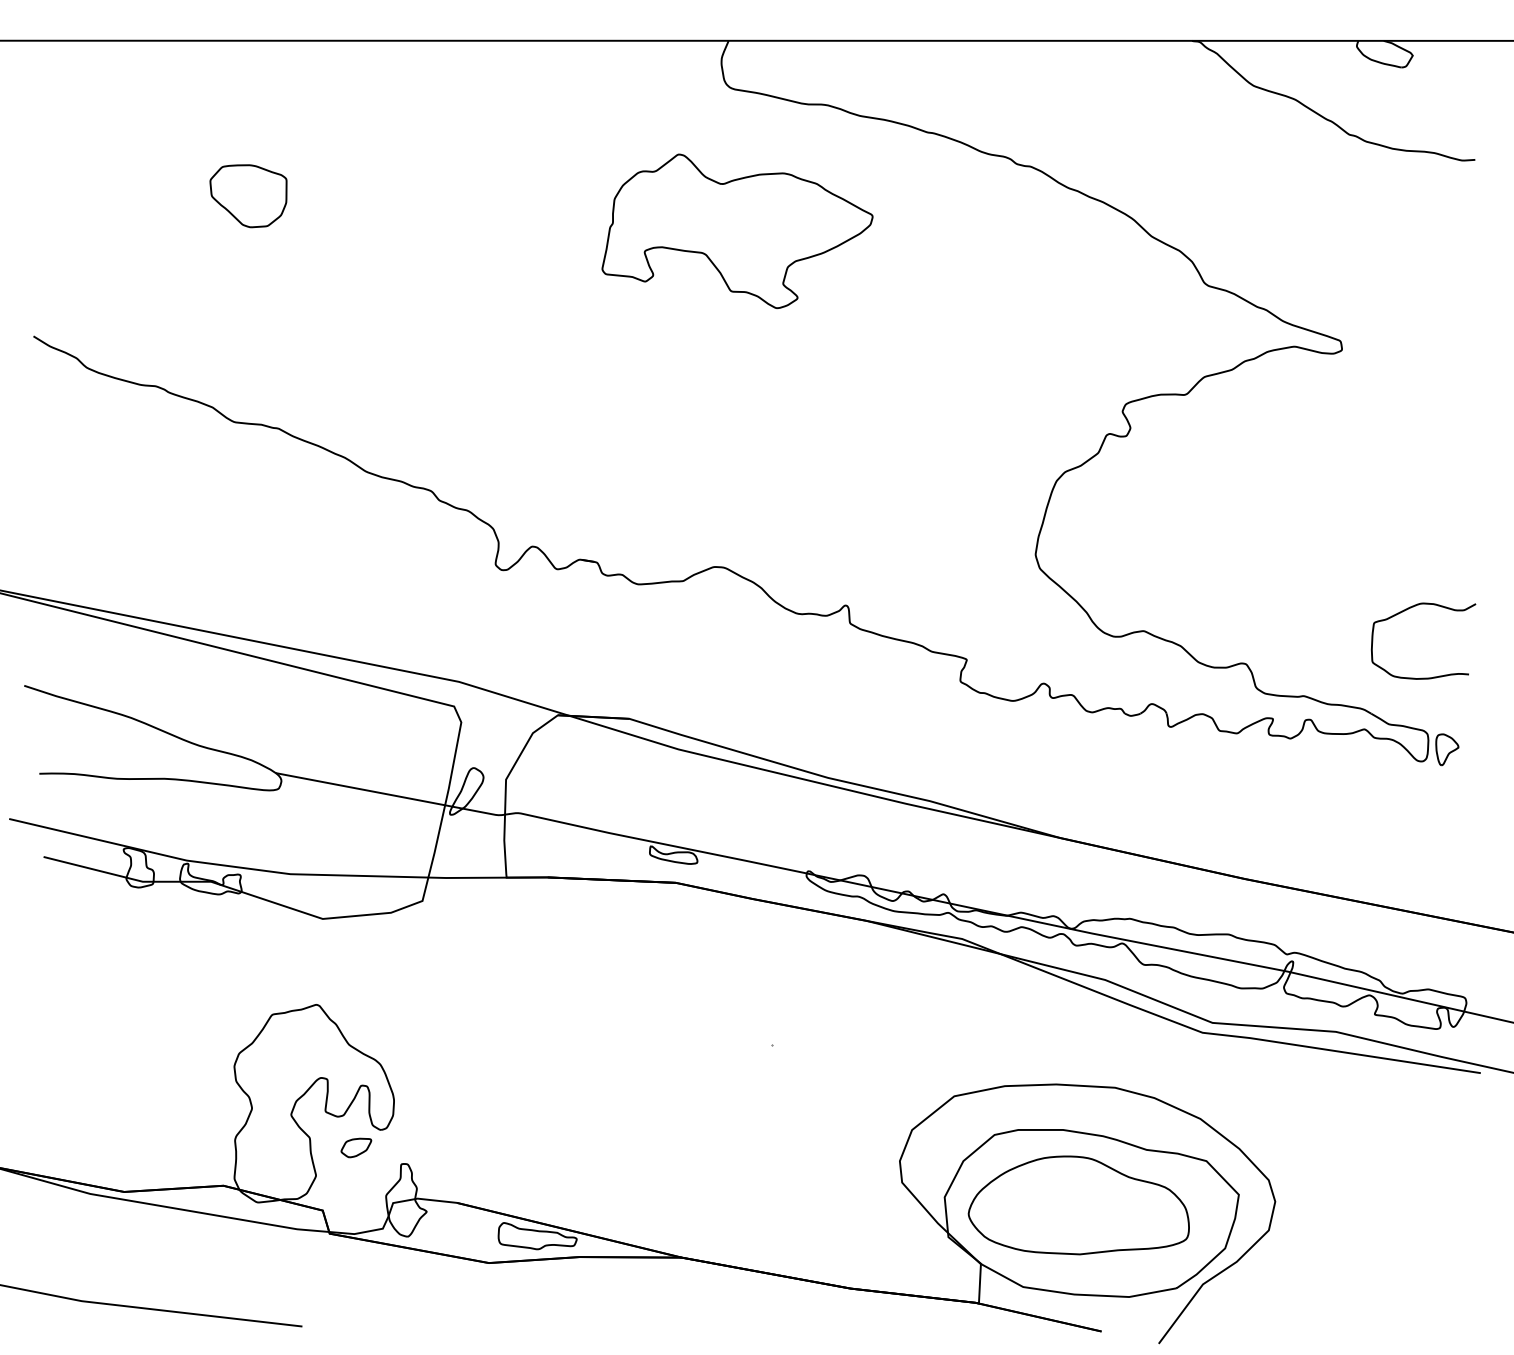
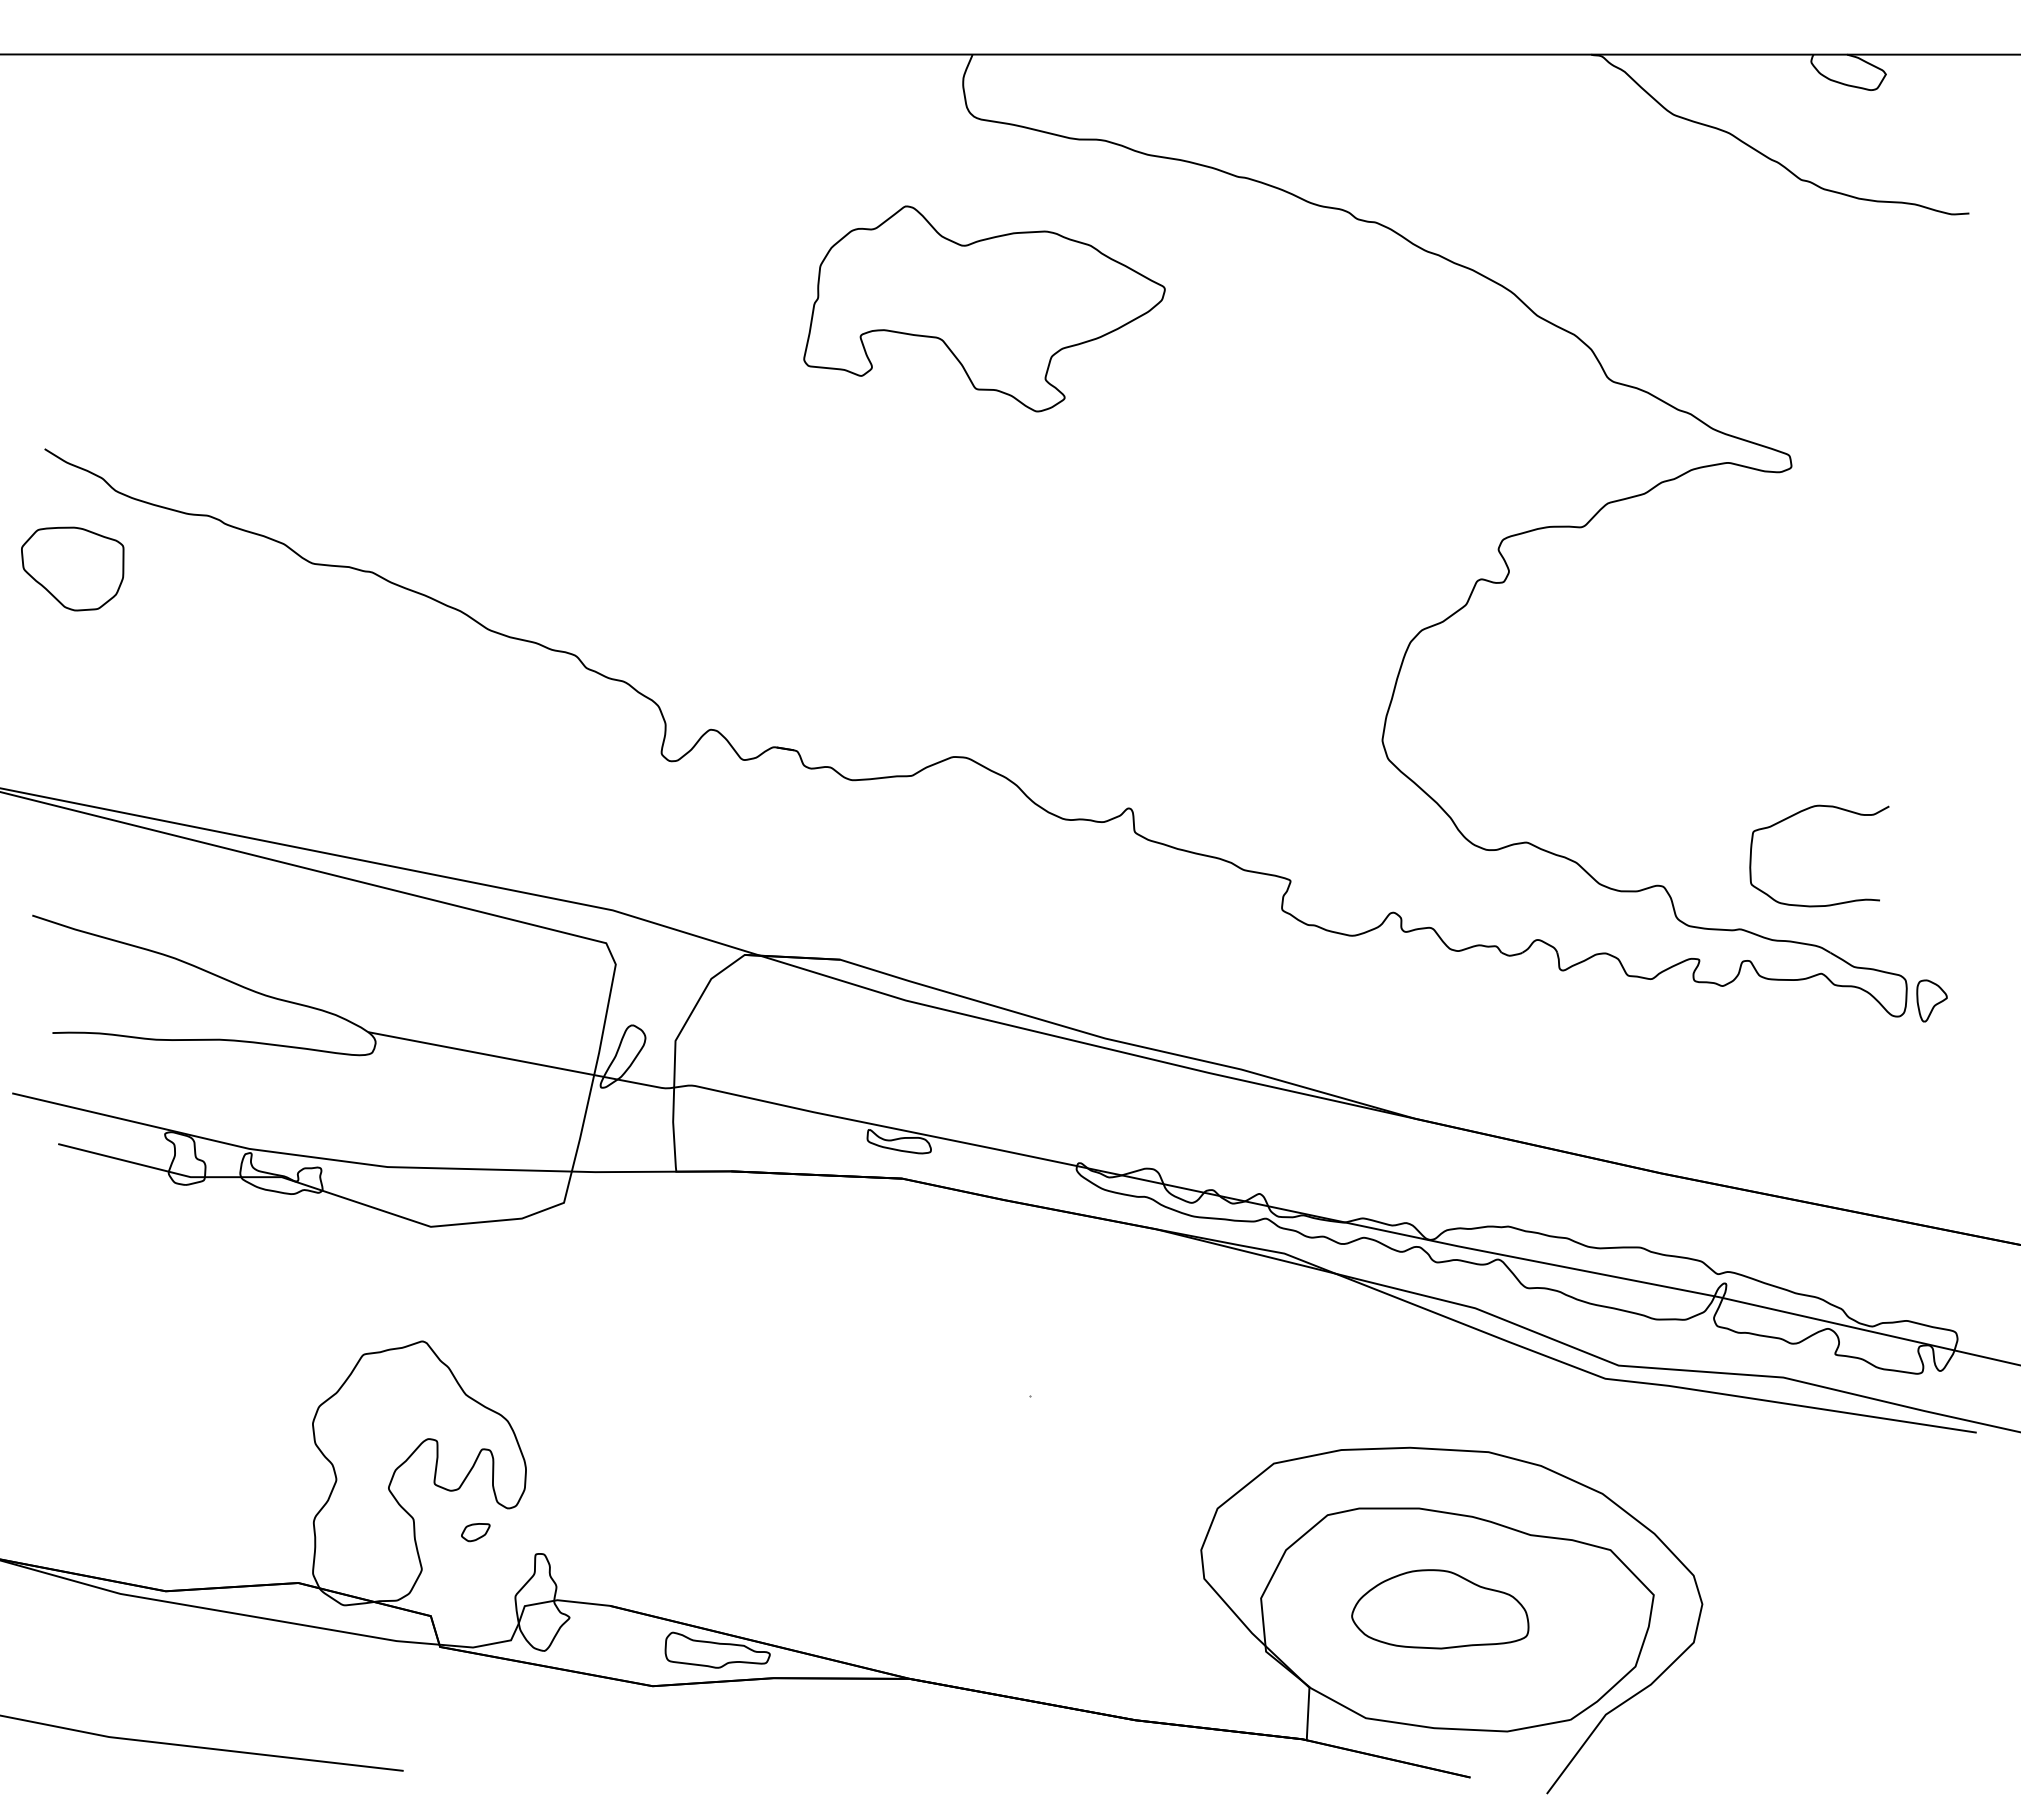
part: (248, 195) -> (72, 568), moved
curve: (1408, 609) -> (1799, 813), moved
part: (356, 1147) -> (475, 1532), size x0.7
part: (1079, 1205) -> (1440, 1609), size x0.6

